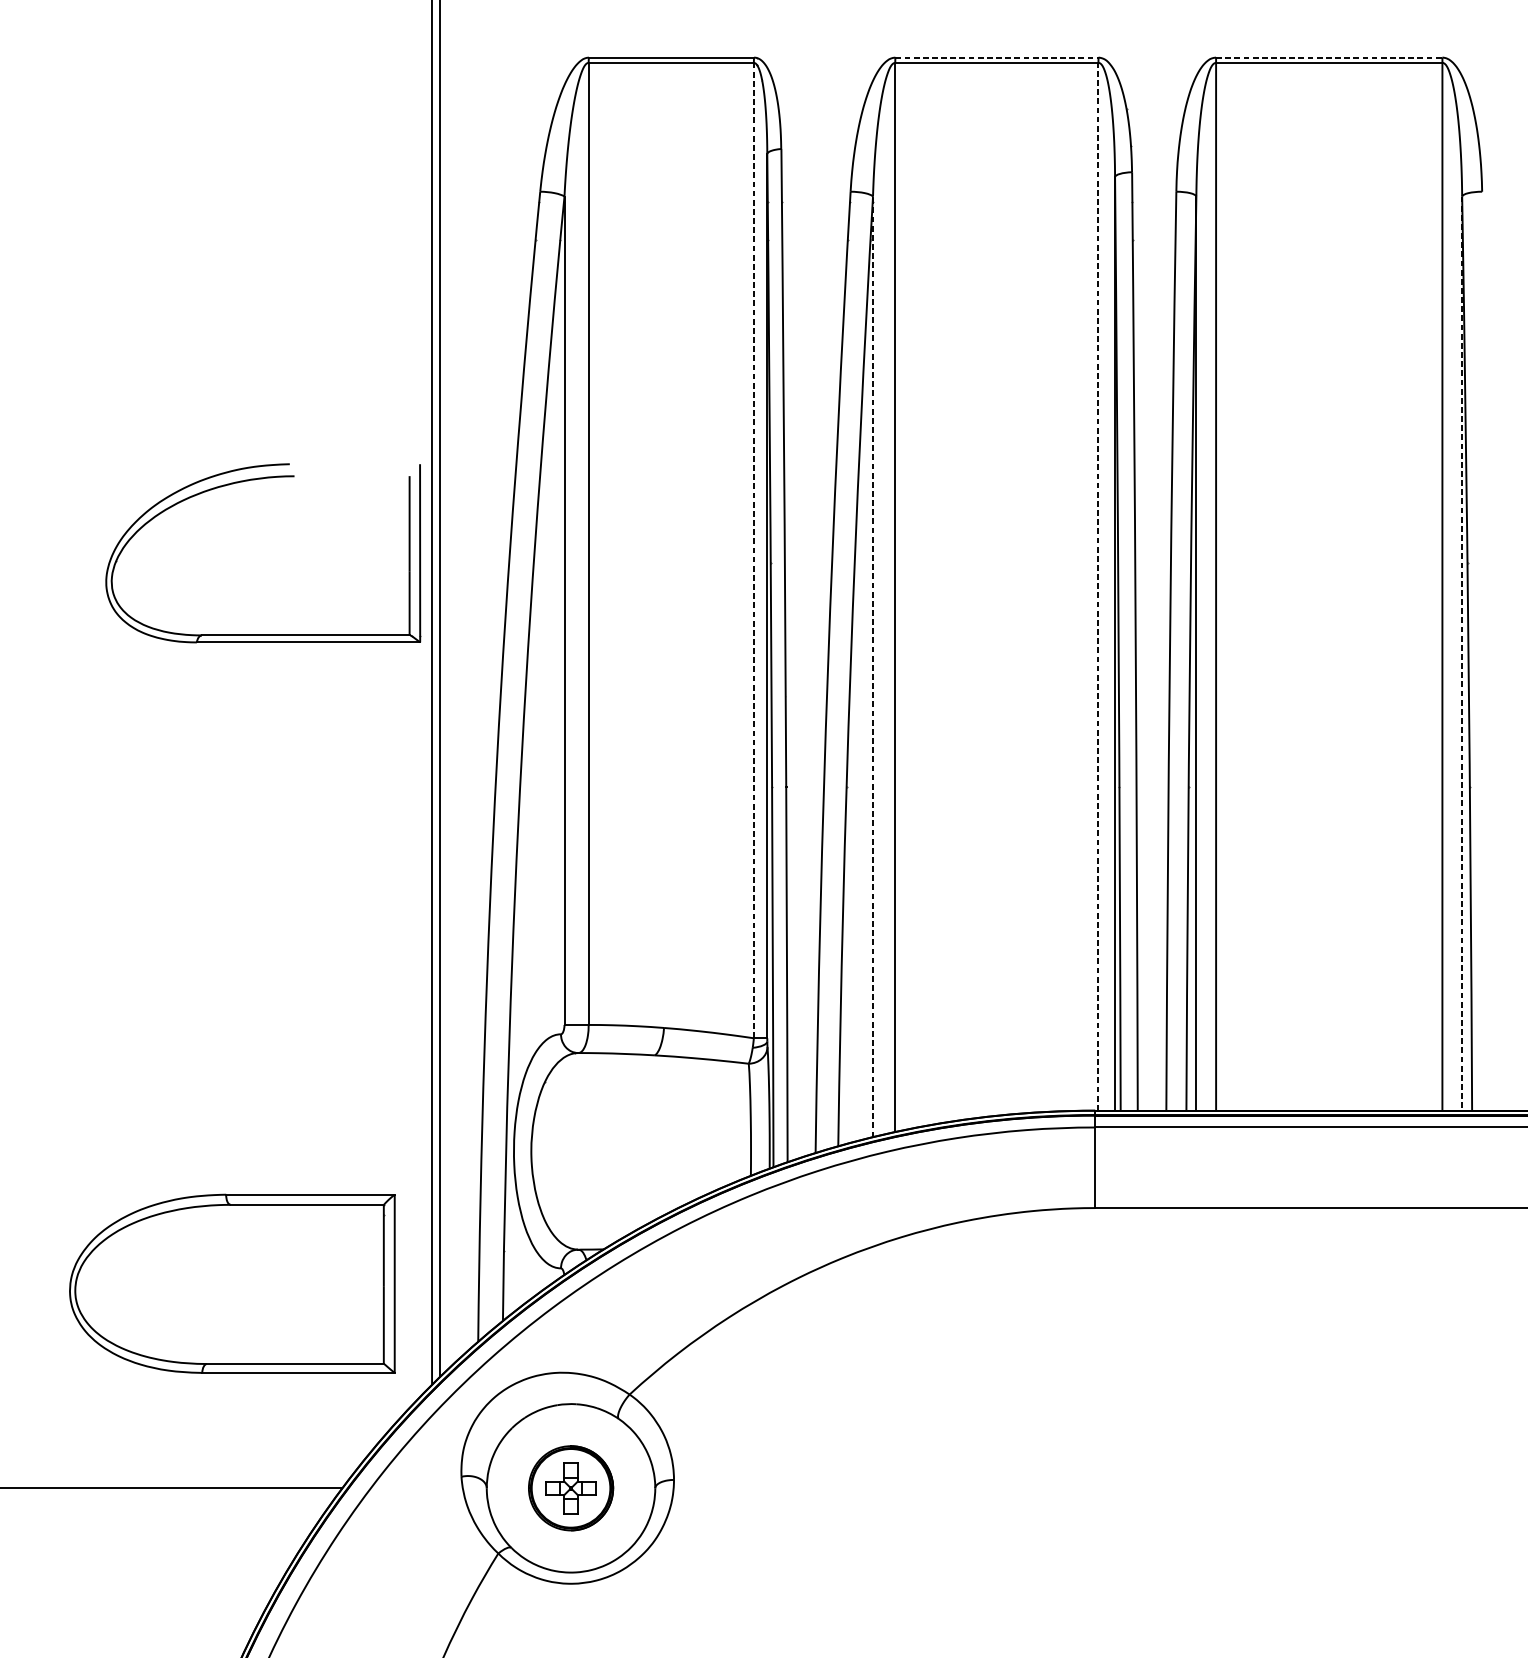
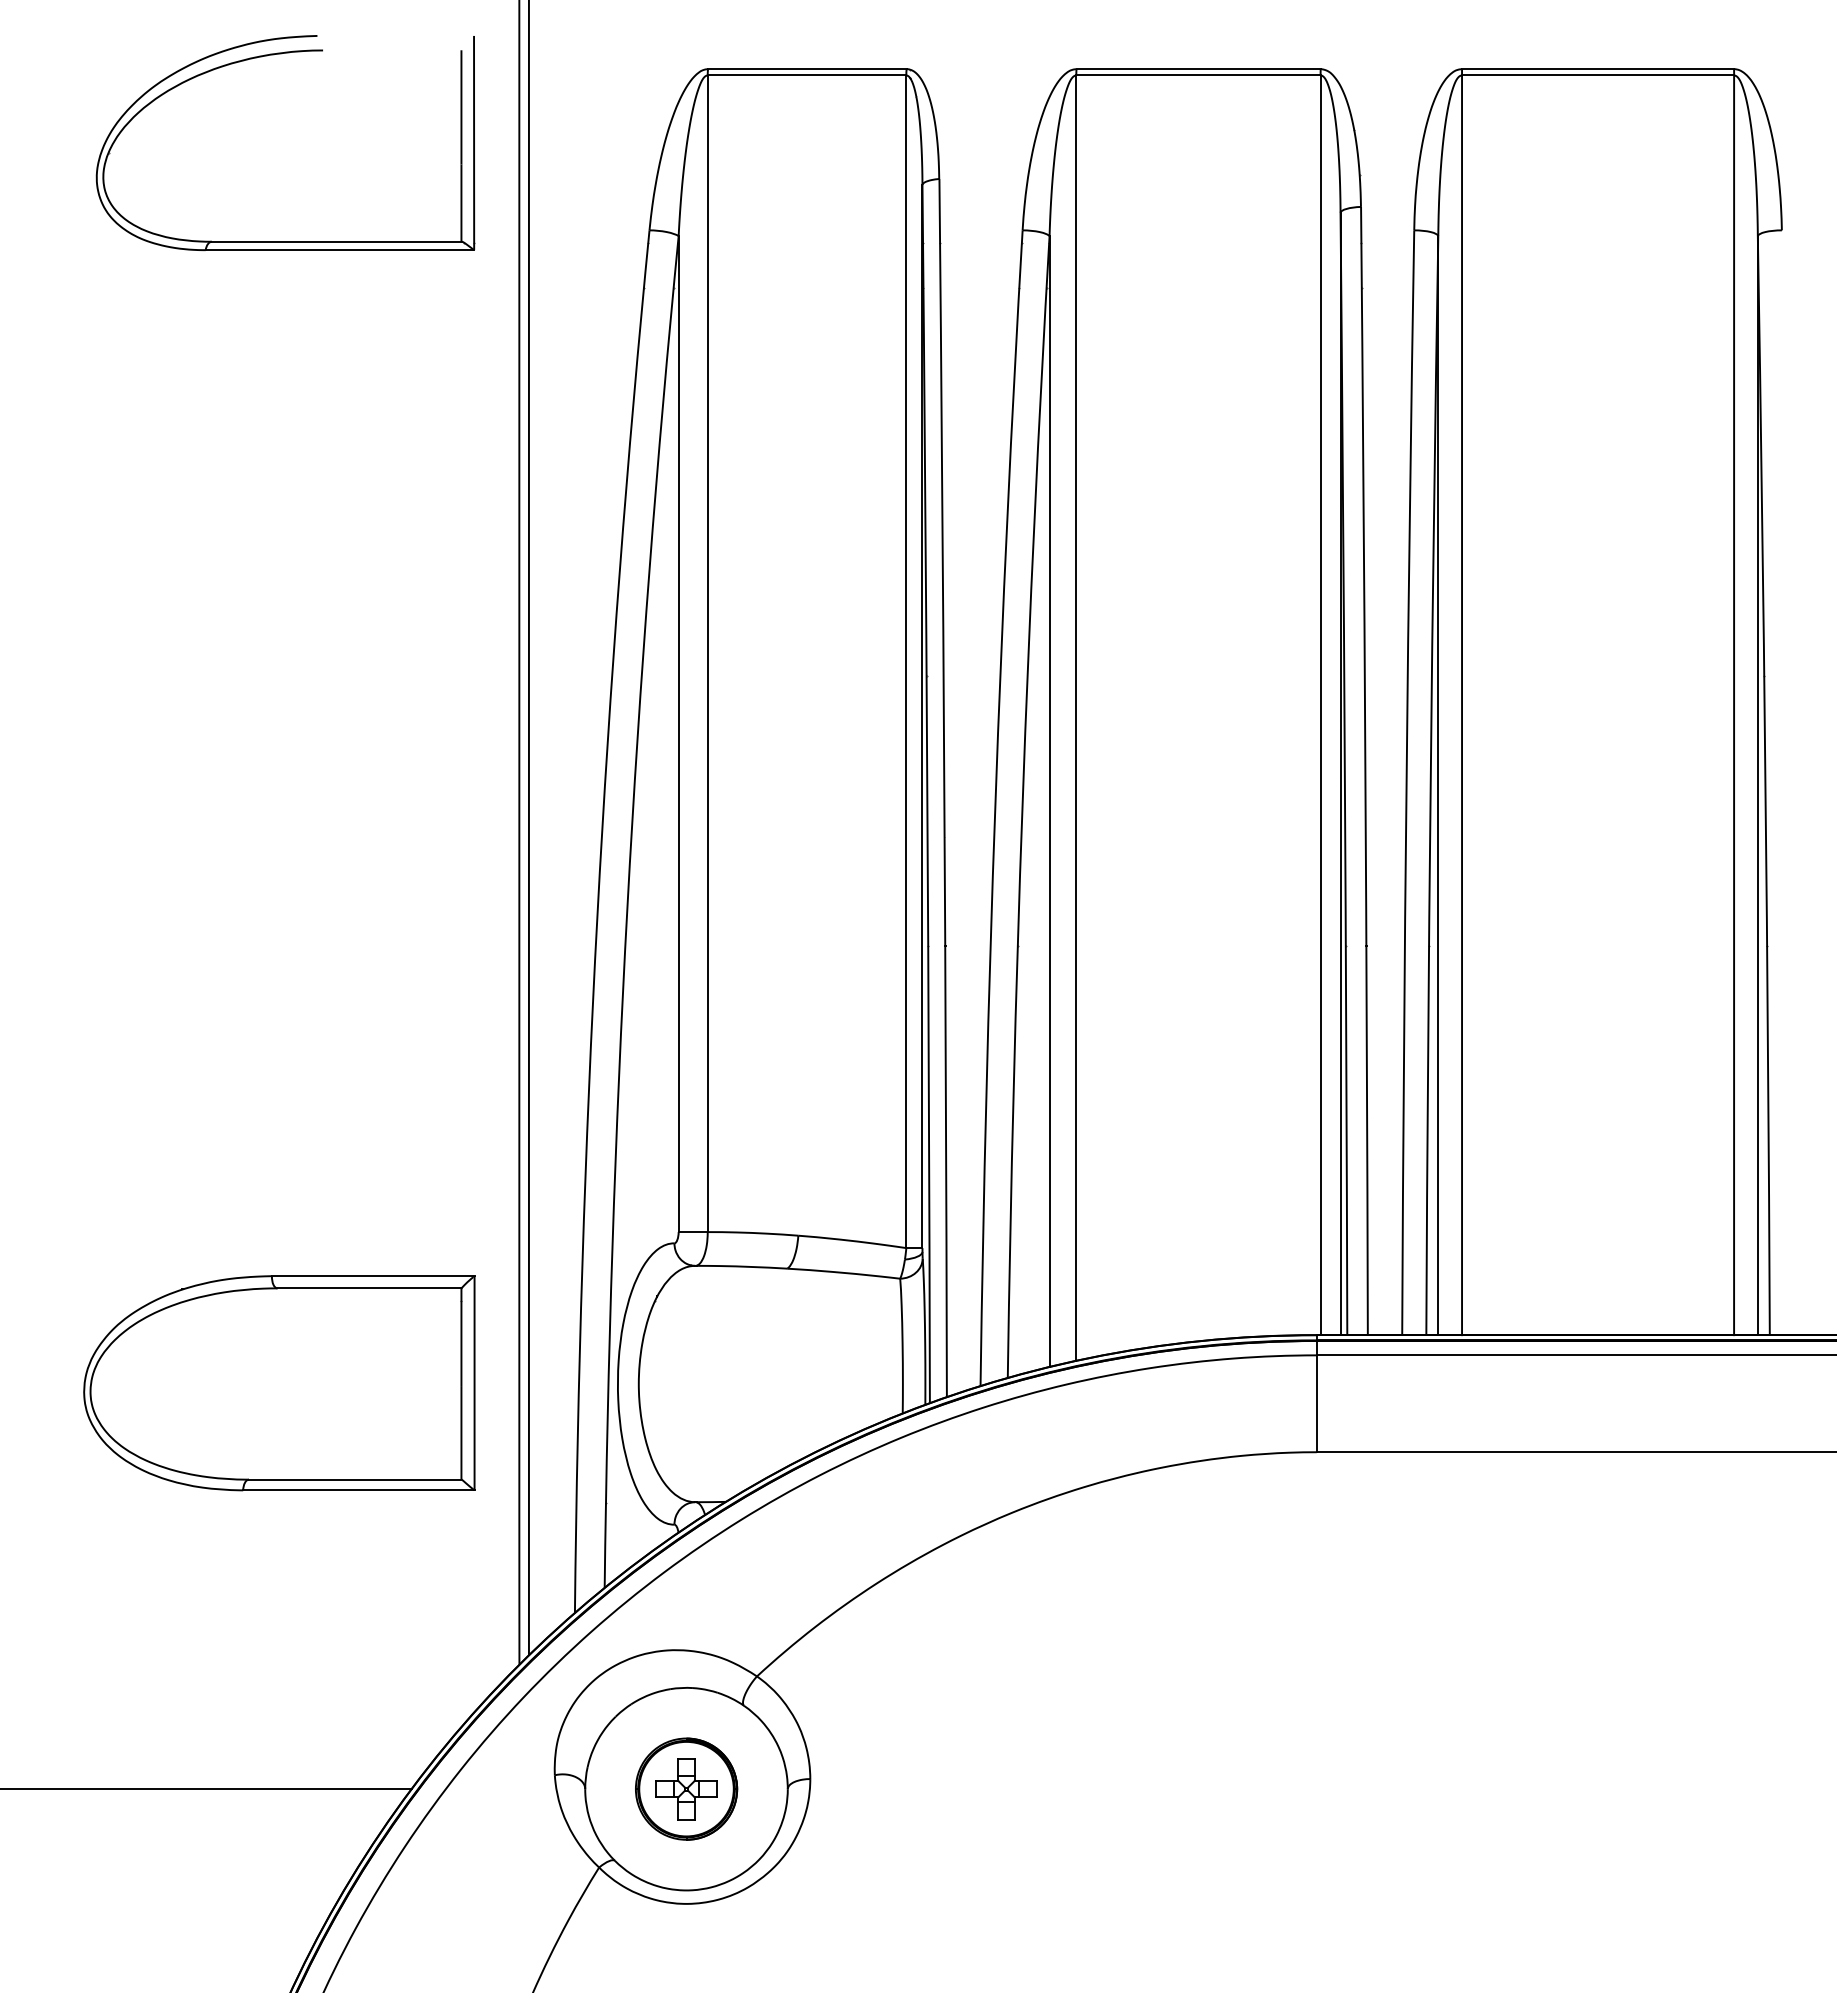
line: (997, 57) -> (1199, 69), dashed -> solid
line: (1329, 57) -> (1598, 69), dashed -> solid
part: (253, 480) -> (273, 55), moved
line: (754, 550) -> (906, 661), dashed -> solid
line: (1098, 586) -> (1320, 705), dashed -> solid
line: (1461, 654) -> (1757, 786), dashed -> solid
line: (872, 666) -> (1049, 801), dashed -> solid
part: (232, 1283) -> (279, 1383), moved

